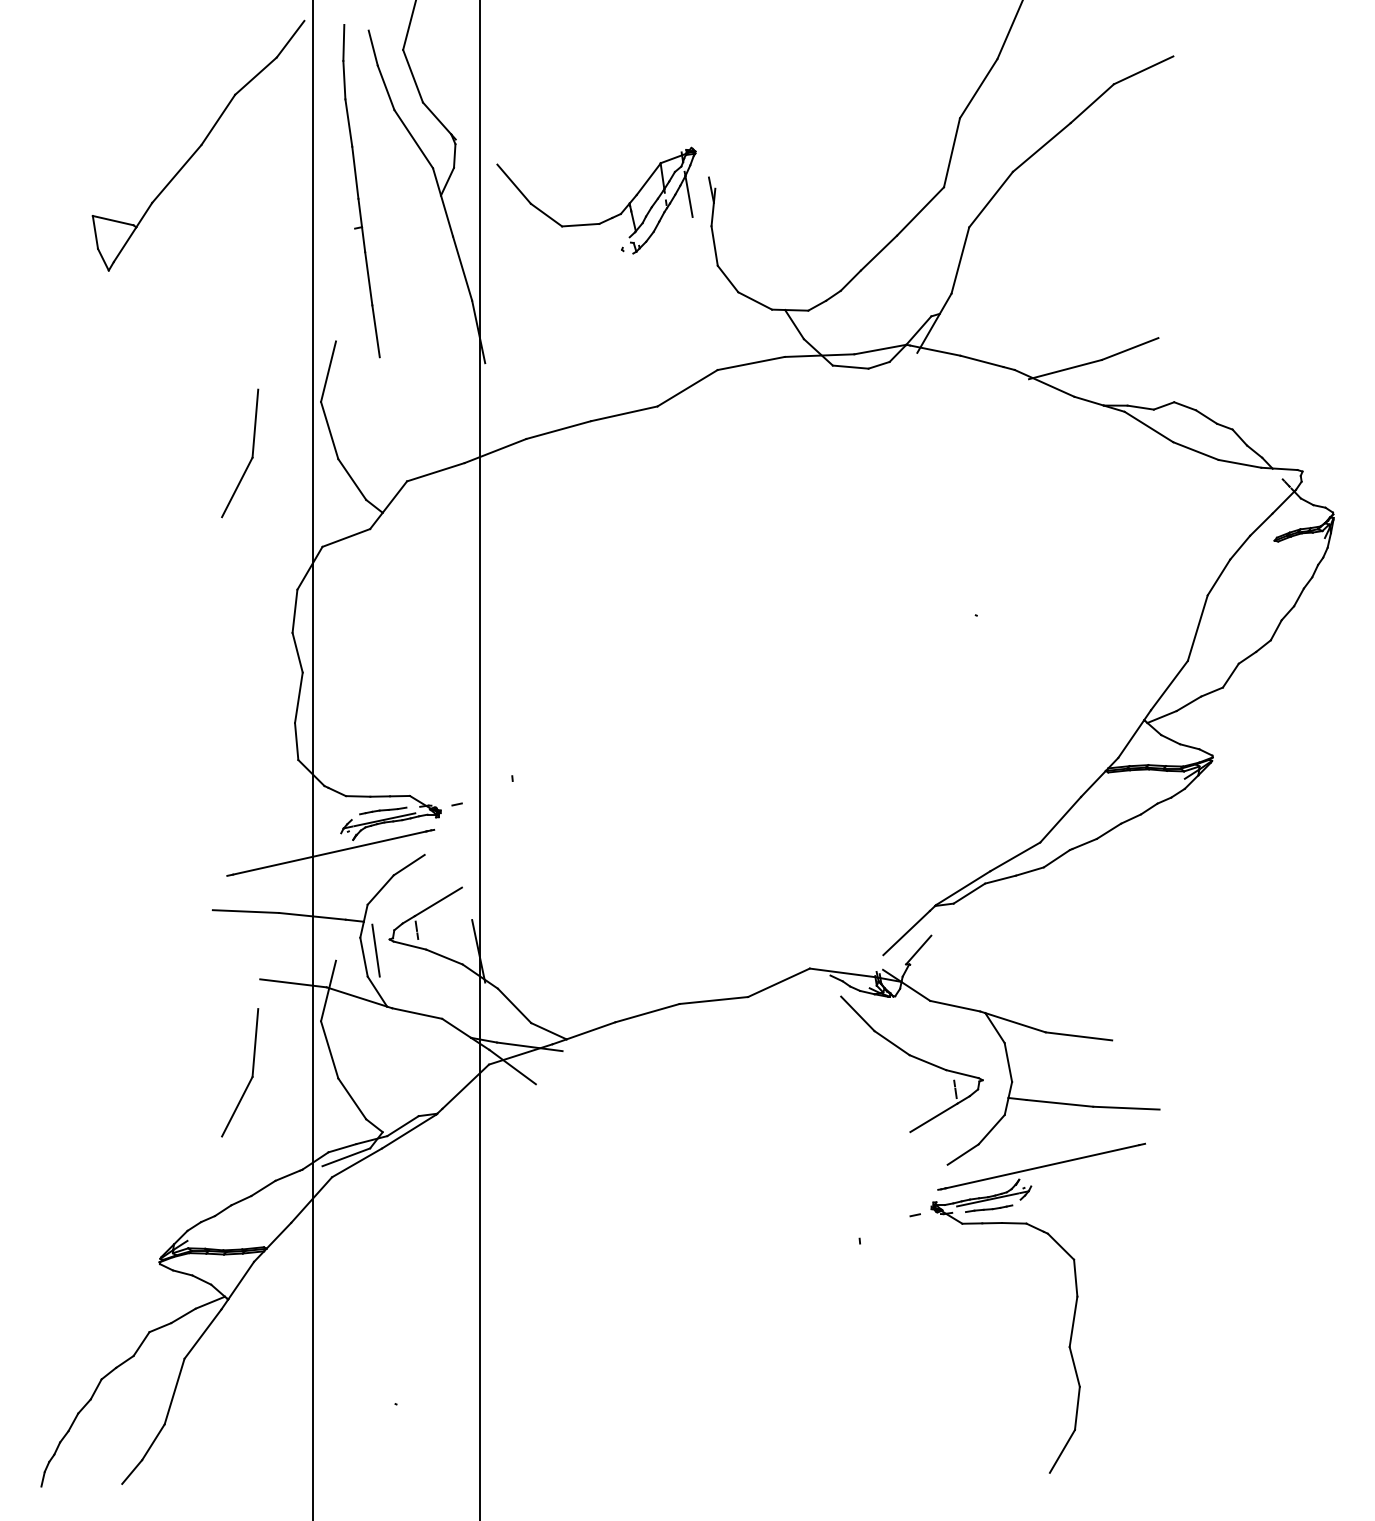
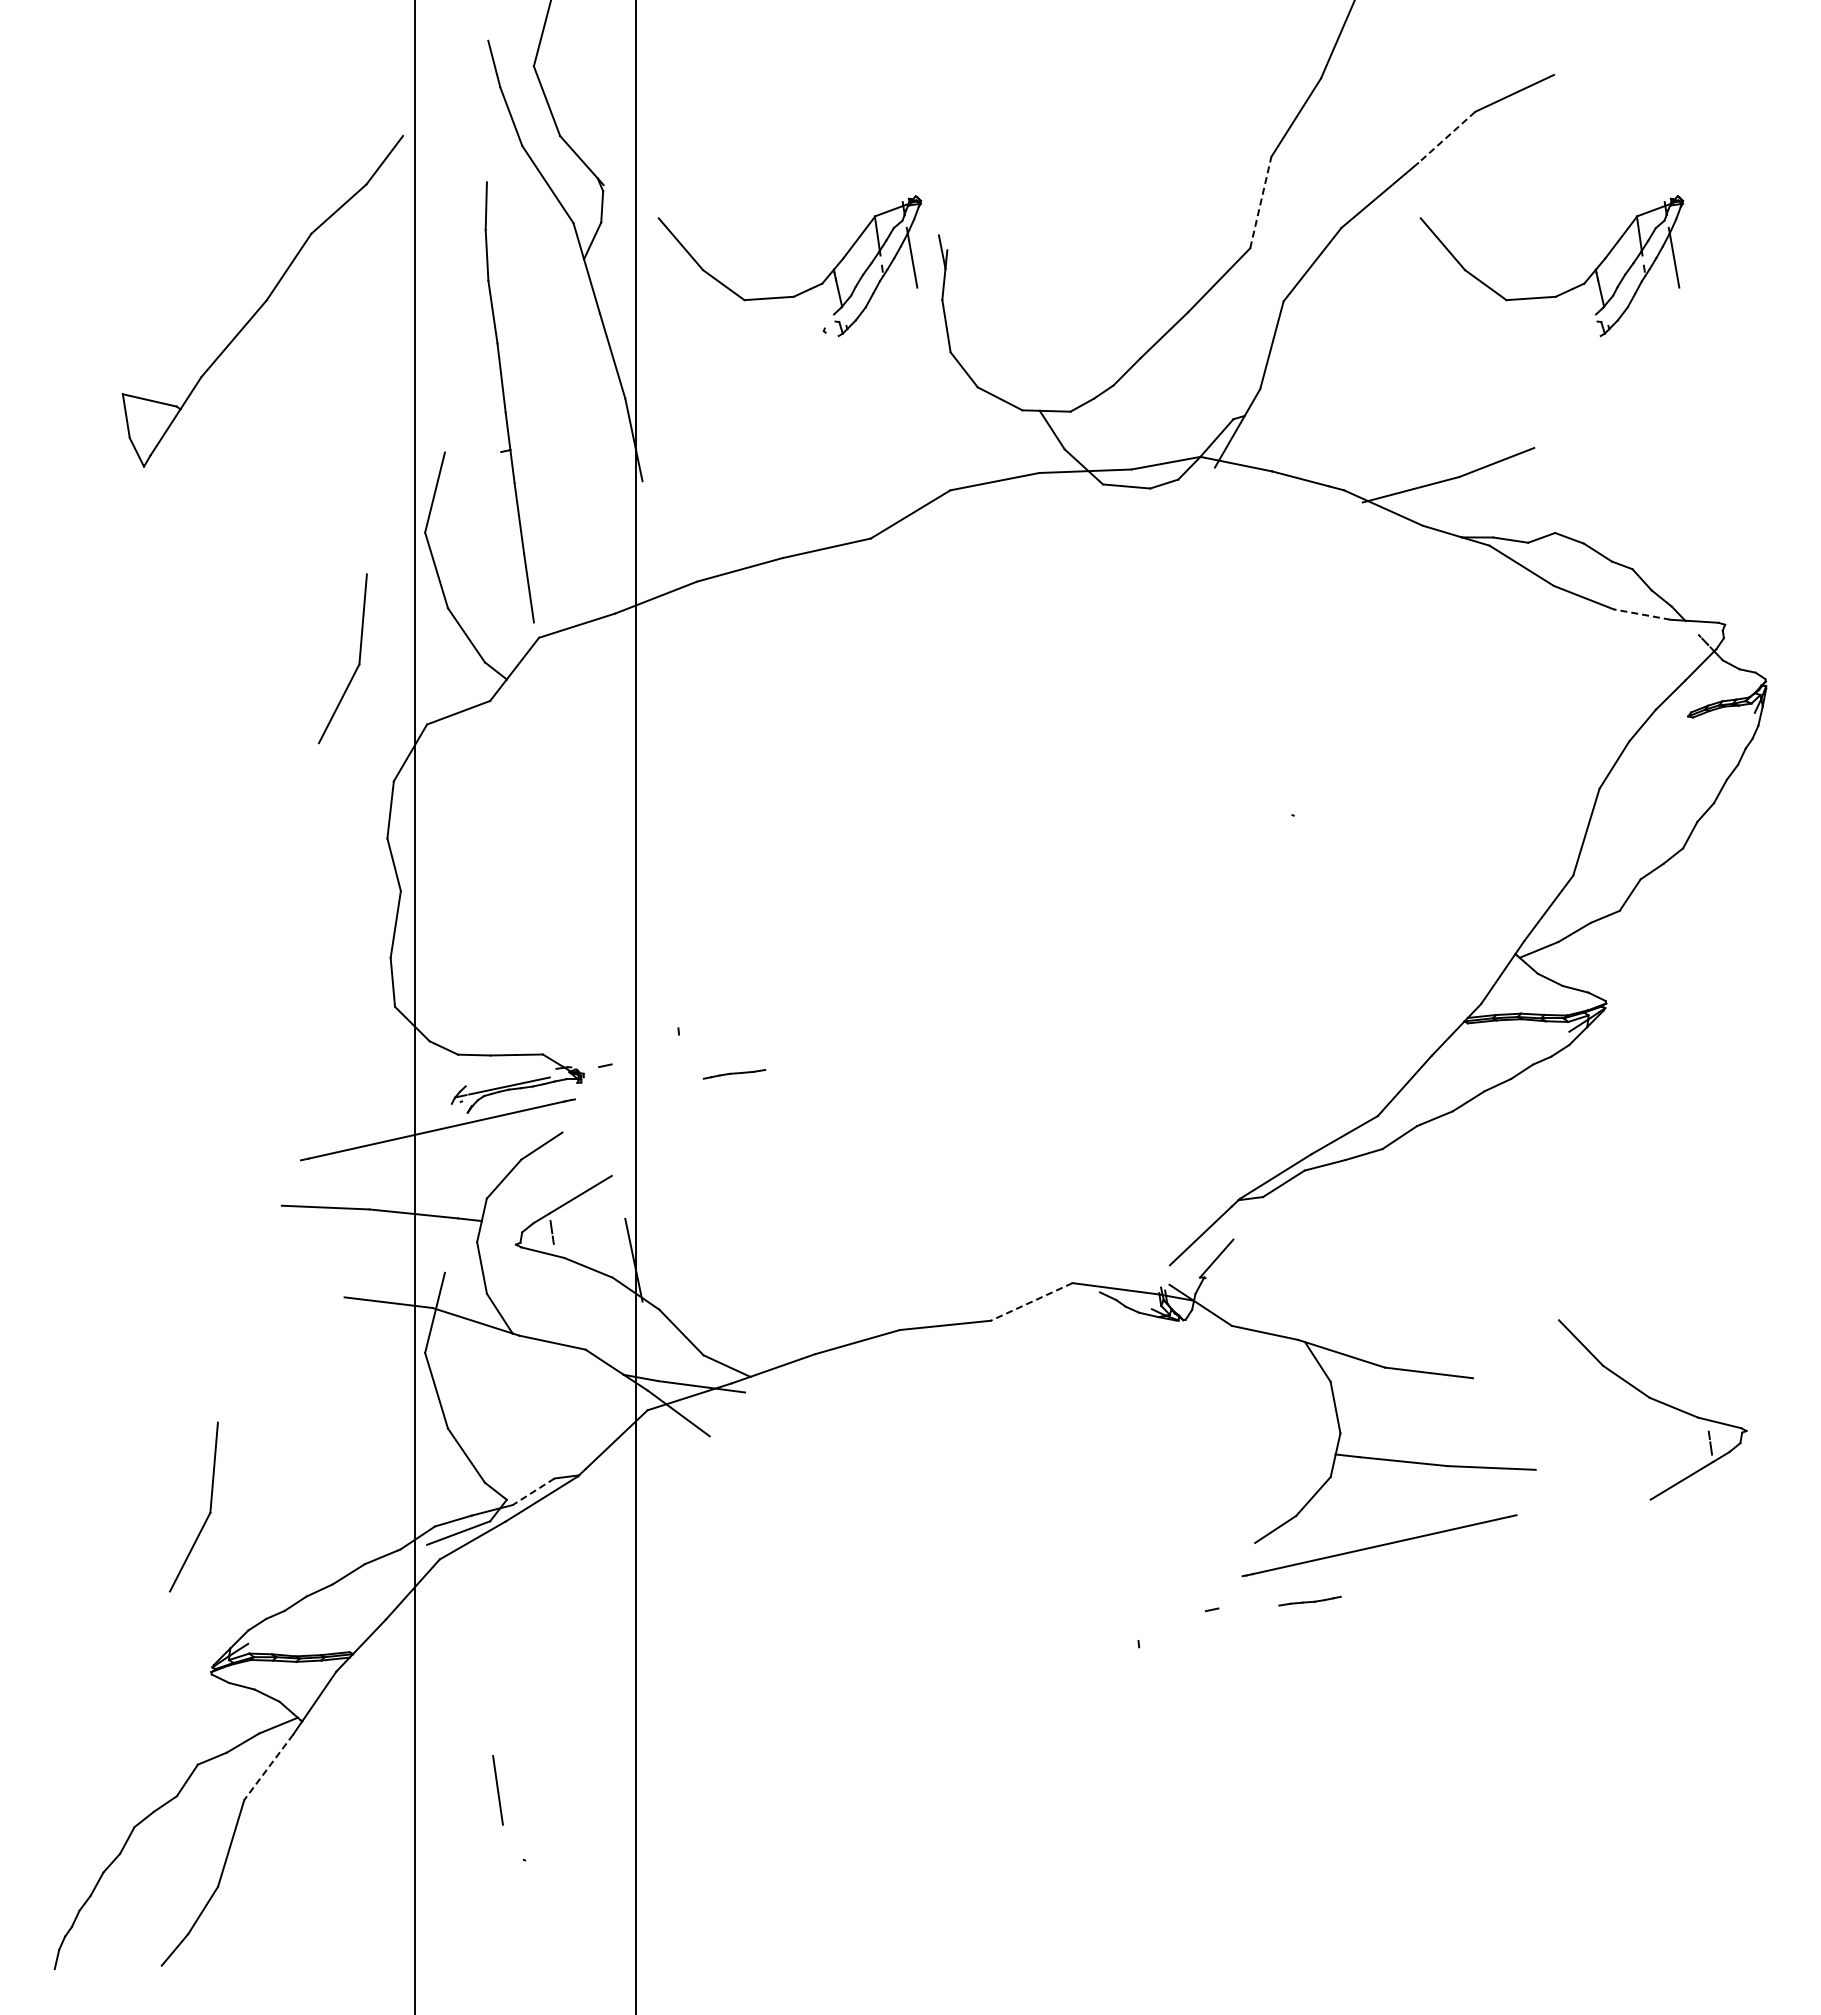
line: (1092, 103) -> (1446, 137), solid -> dashed
part: (198, 145) -> (262, 301), moved
line: (951, 152) -> (1260, 202), solid -> dashed
part: (361, 191) -> (509, 402), moved
part: (1181, 219) -> (1564, 291), added
part: (251, 453) -> (358, 659), moved
line: (1240, 463) -> (1642, 614), solid -> dashed
part: (383, 811) -> (734, 1074), moved
line: (375, 950) -> (497, 1790), moved
line: (778, 983) -> (1031, 1302), solid -> dashed
part: (914, 1057) -> (1655, 1401), moved
part: (251, 1073) -> (209, 1508), moved
line: (402, 1125) -> (533, 1491), solid -> dashed
line: (202, 1334) -> (268, 1767), solid -> dashed
part: (1070, 1336) -> (1417, 1770), removed

